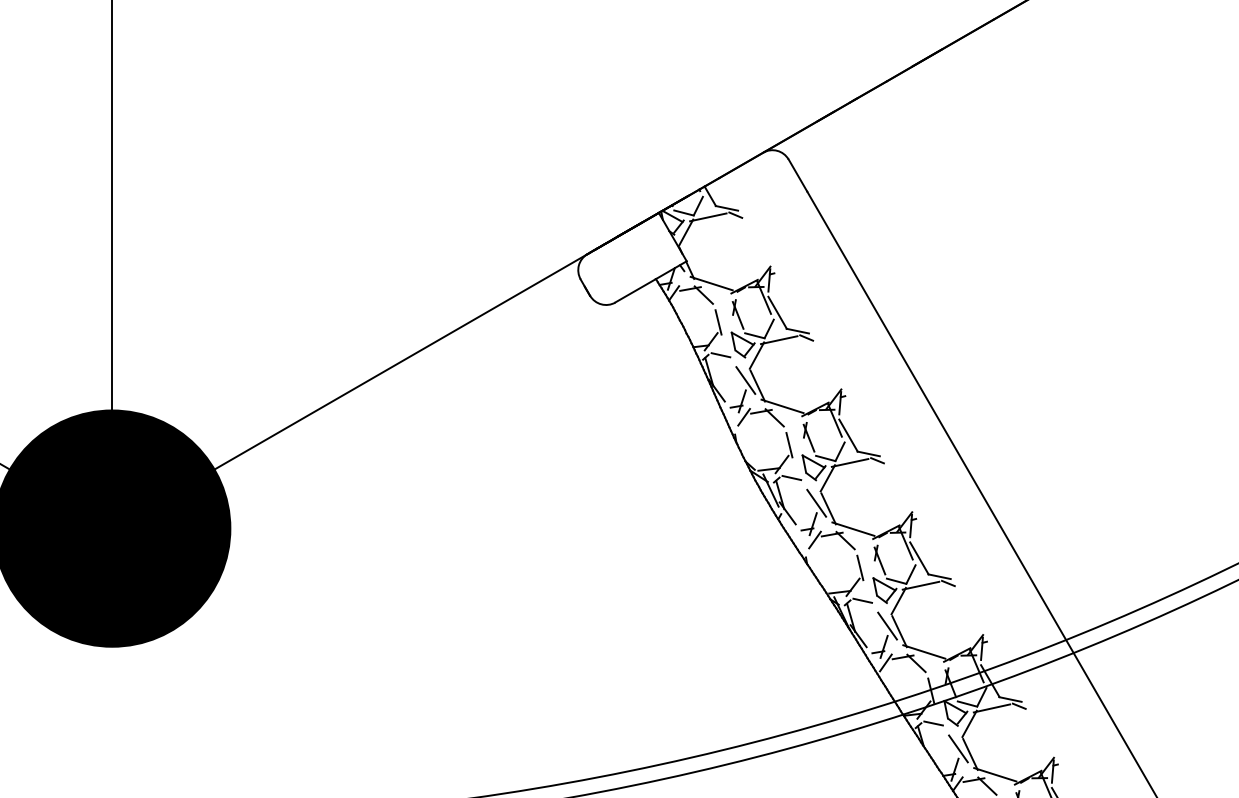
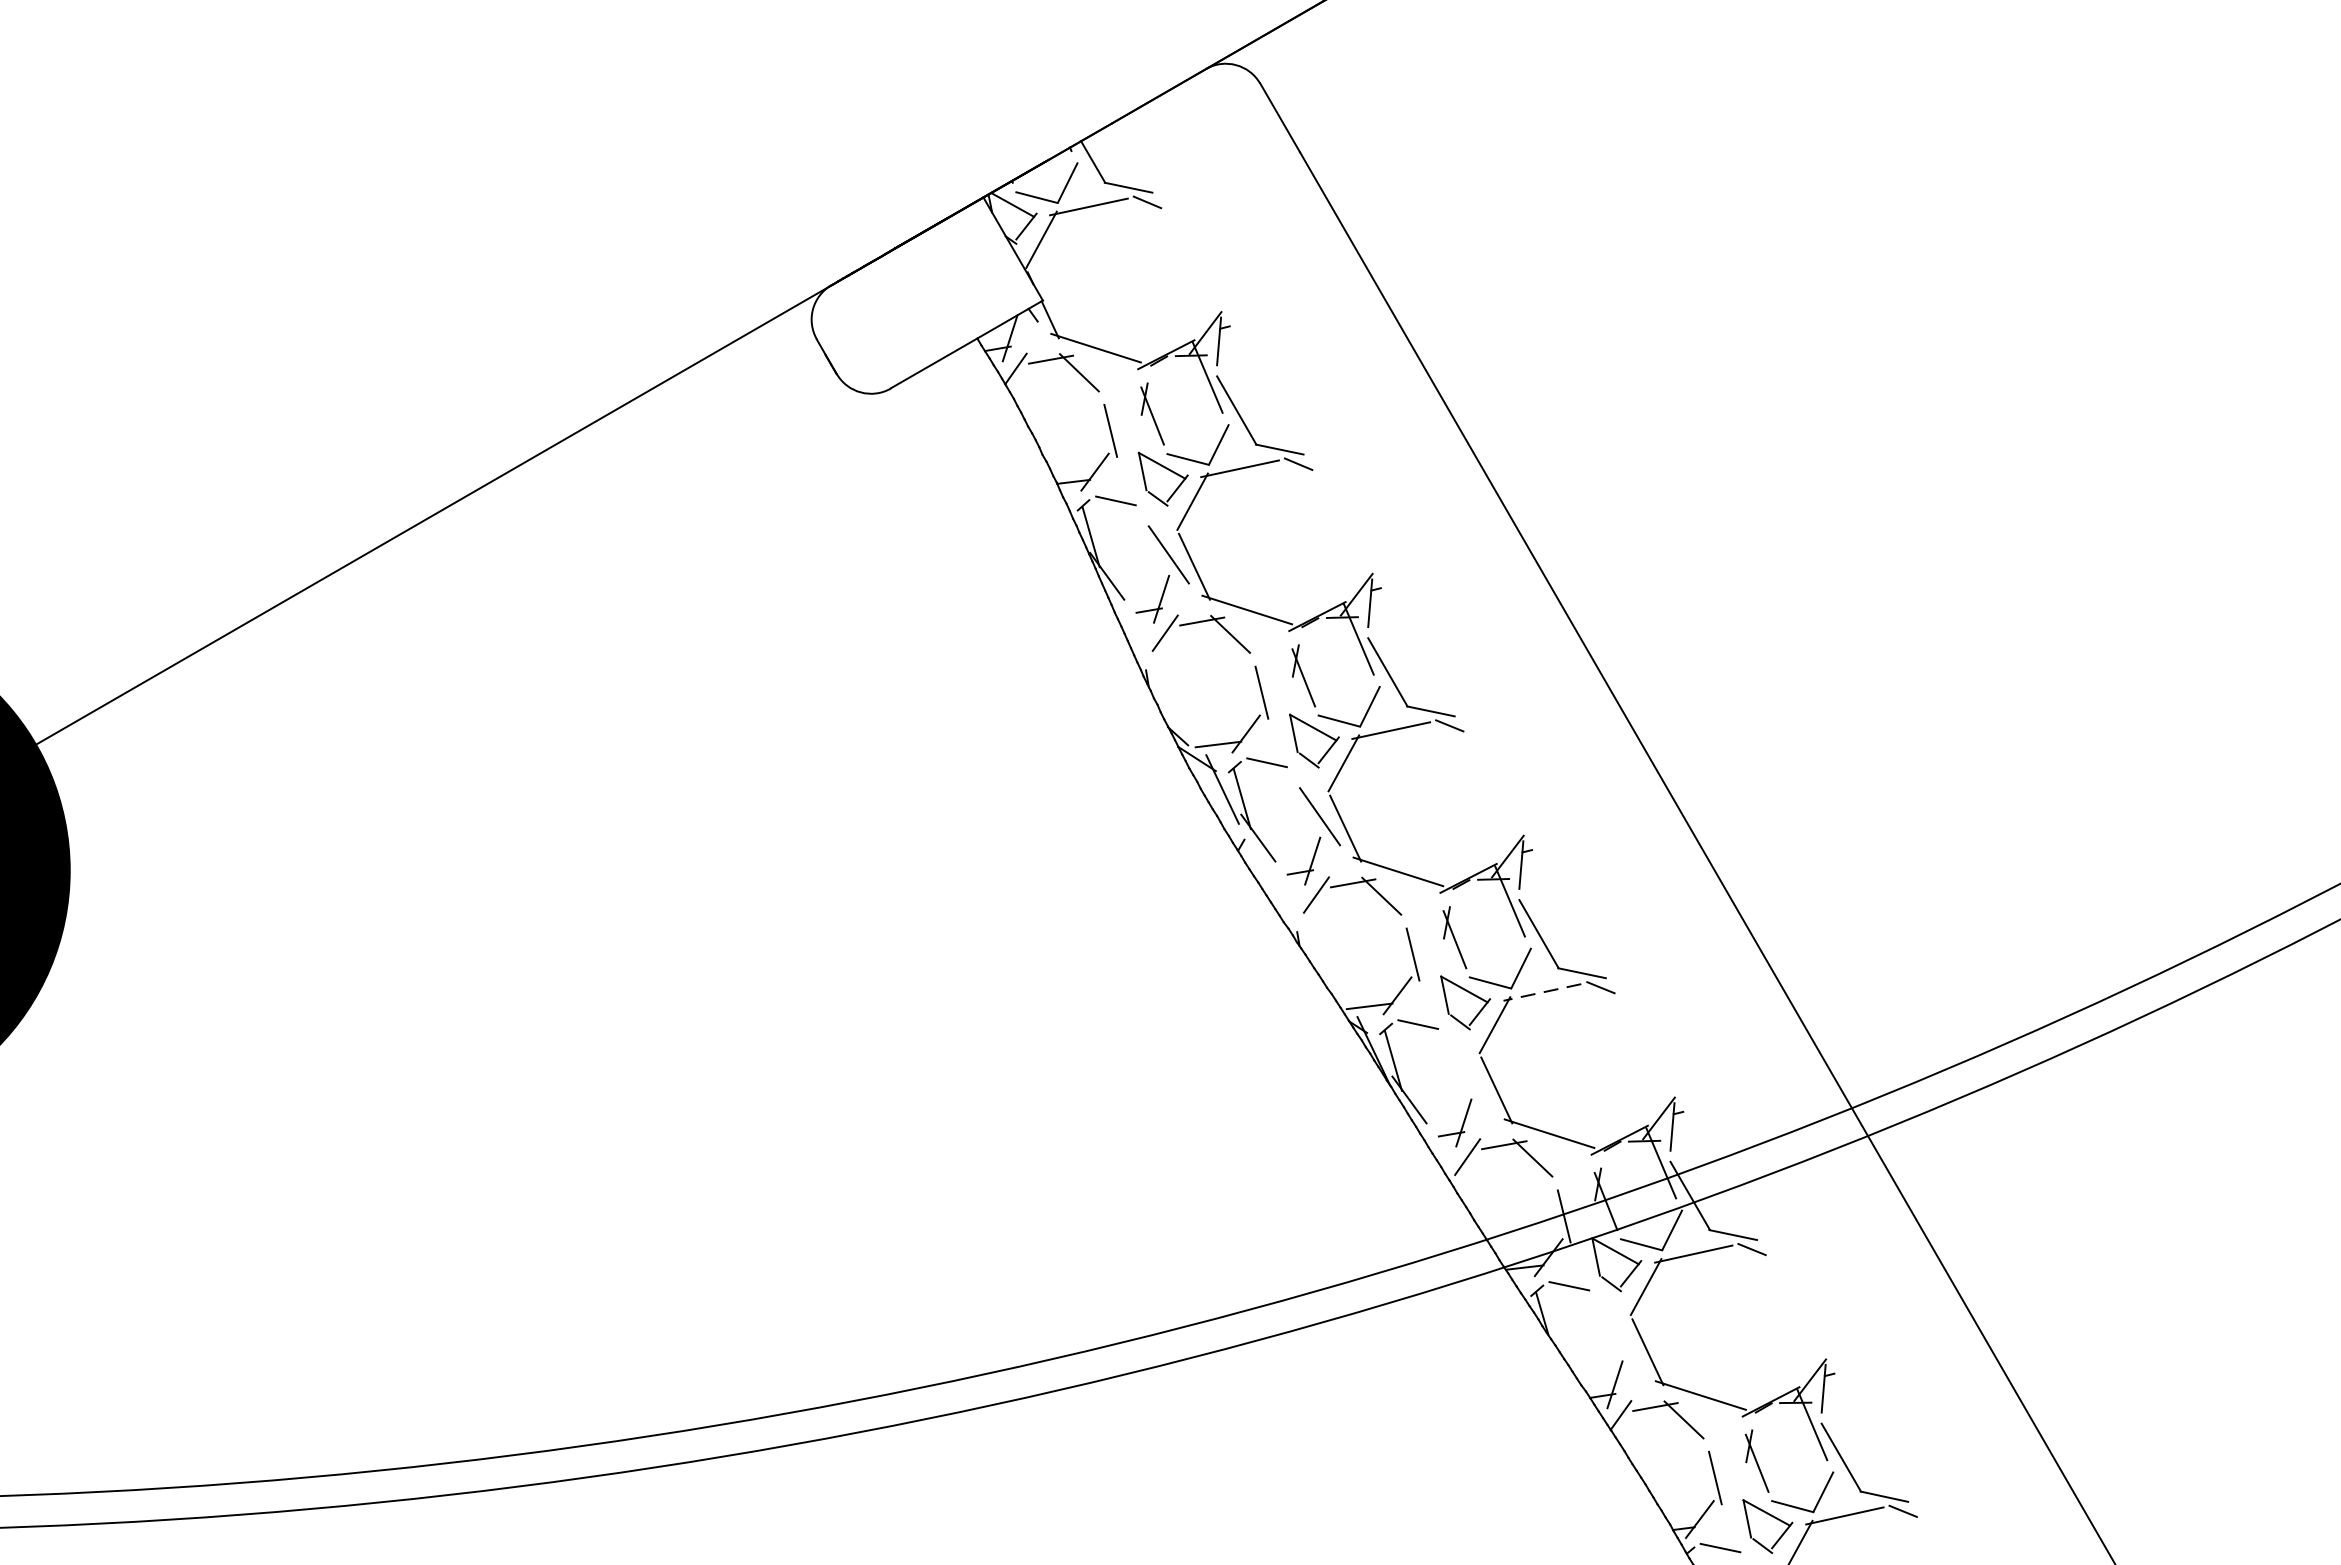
line: (920, 585) -> (1541, 991), solid -> dashed
line: (887, 625) -> (1471, 1077), removed
line: (958, 748) -> (1622, 1339), removed

